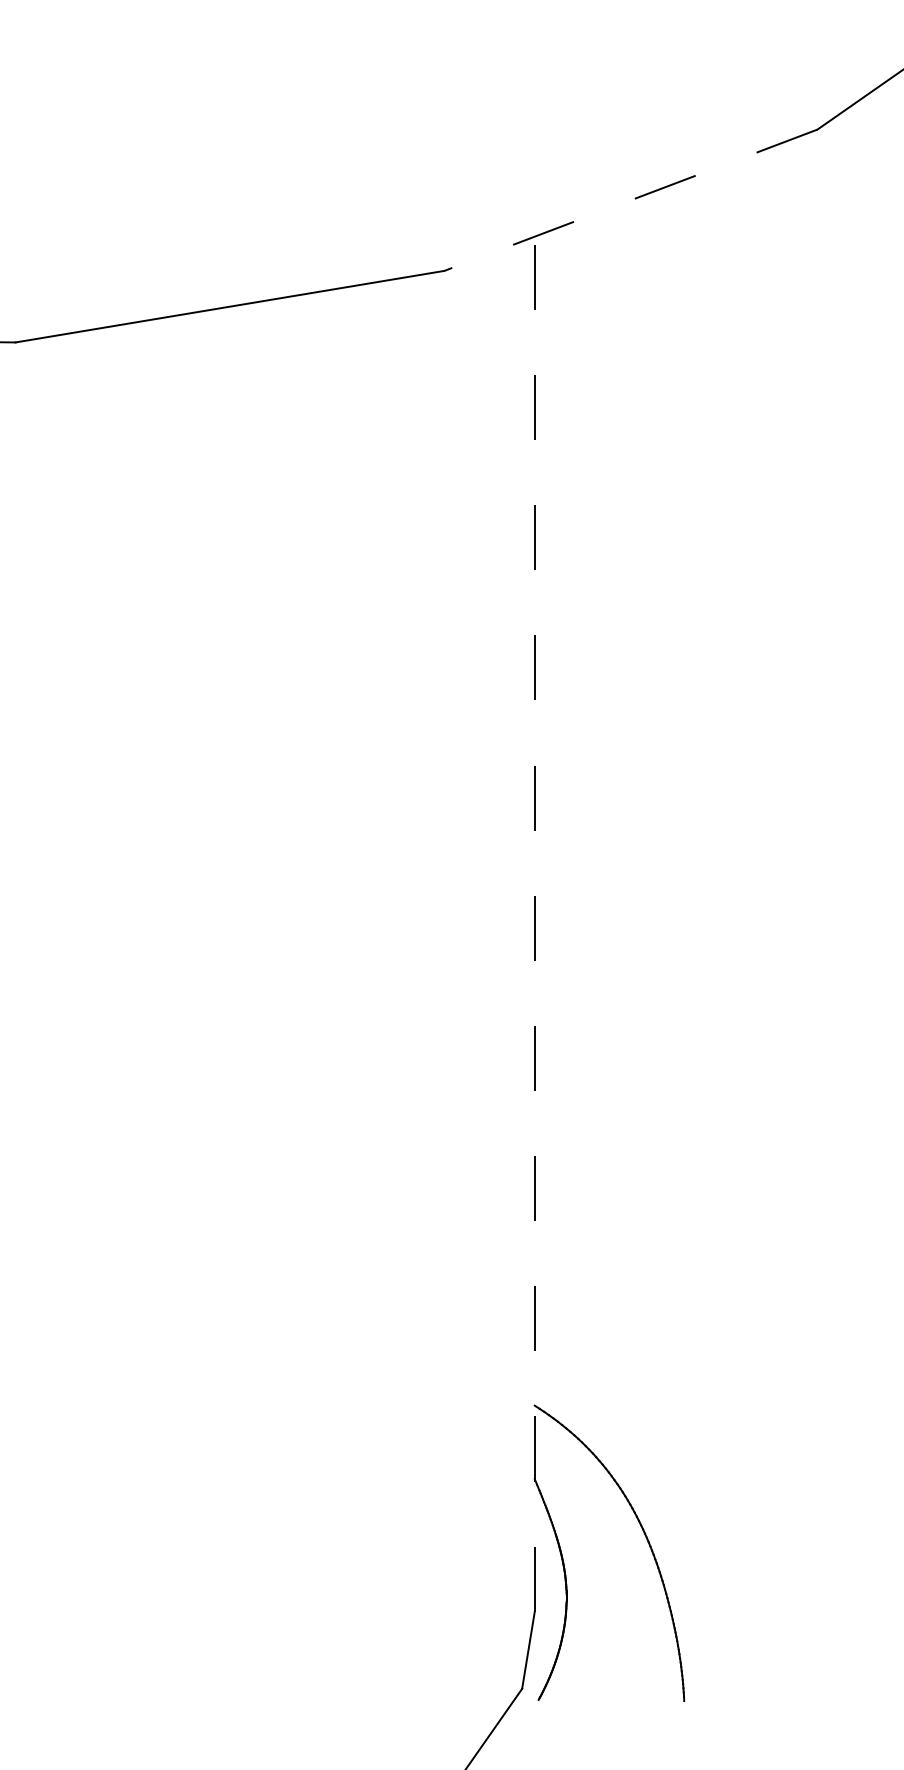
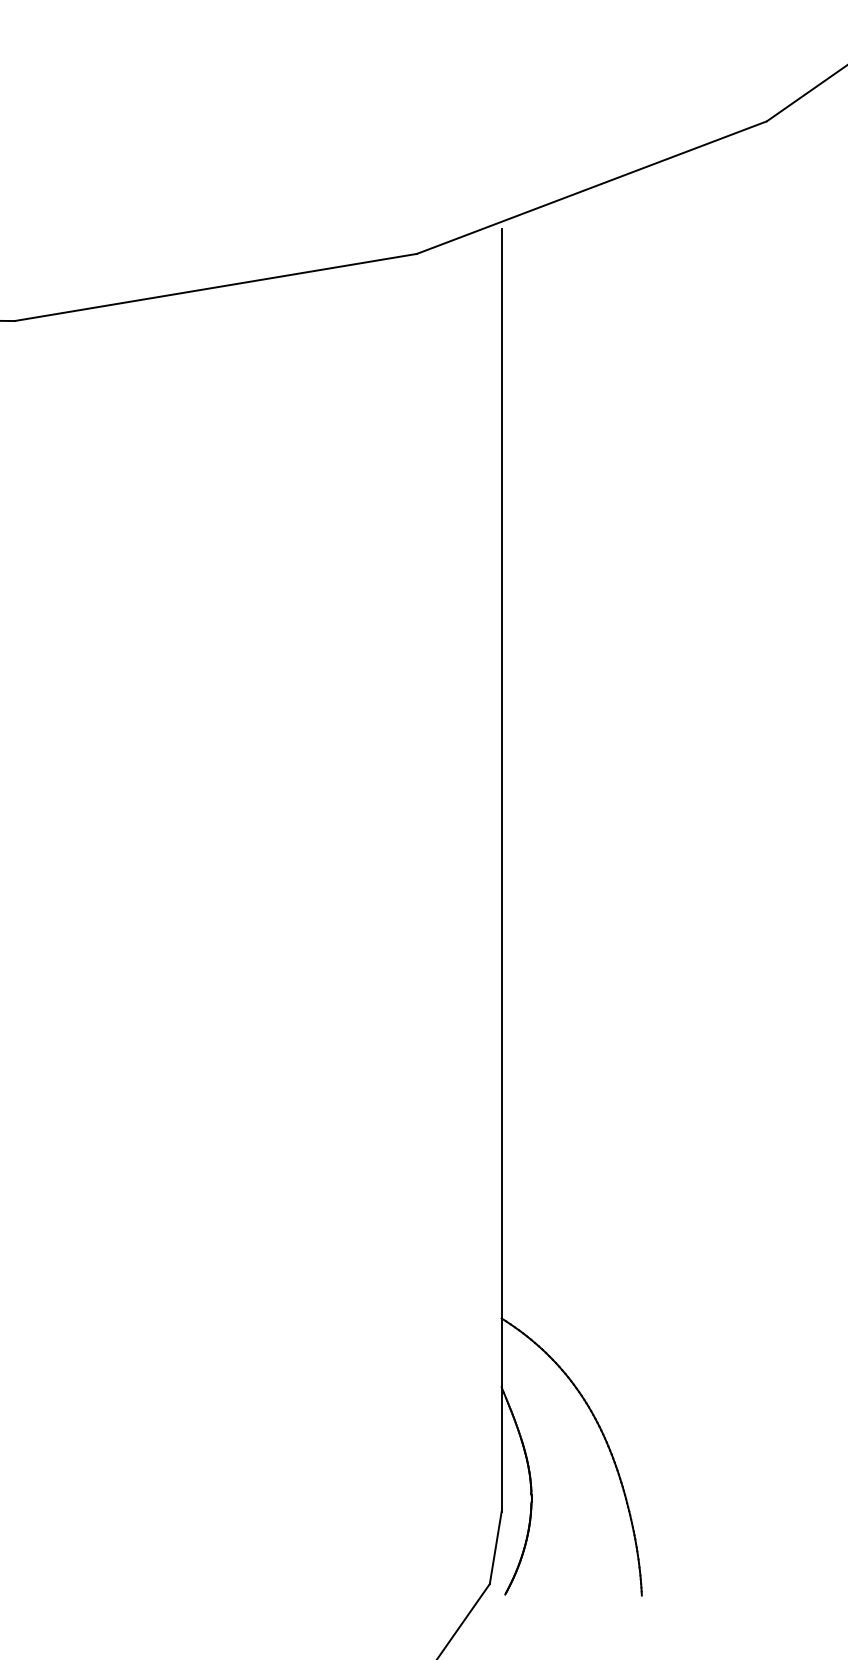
line: (630, 200) -> (591, 187), dashed -> solid
line: (534, 928) -> (501, 870), dashed -> solid

